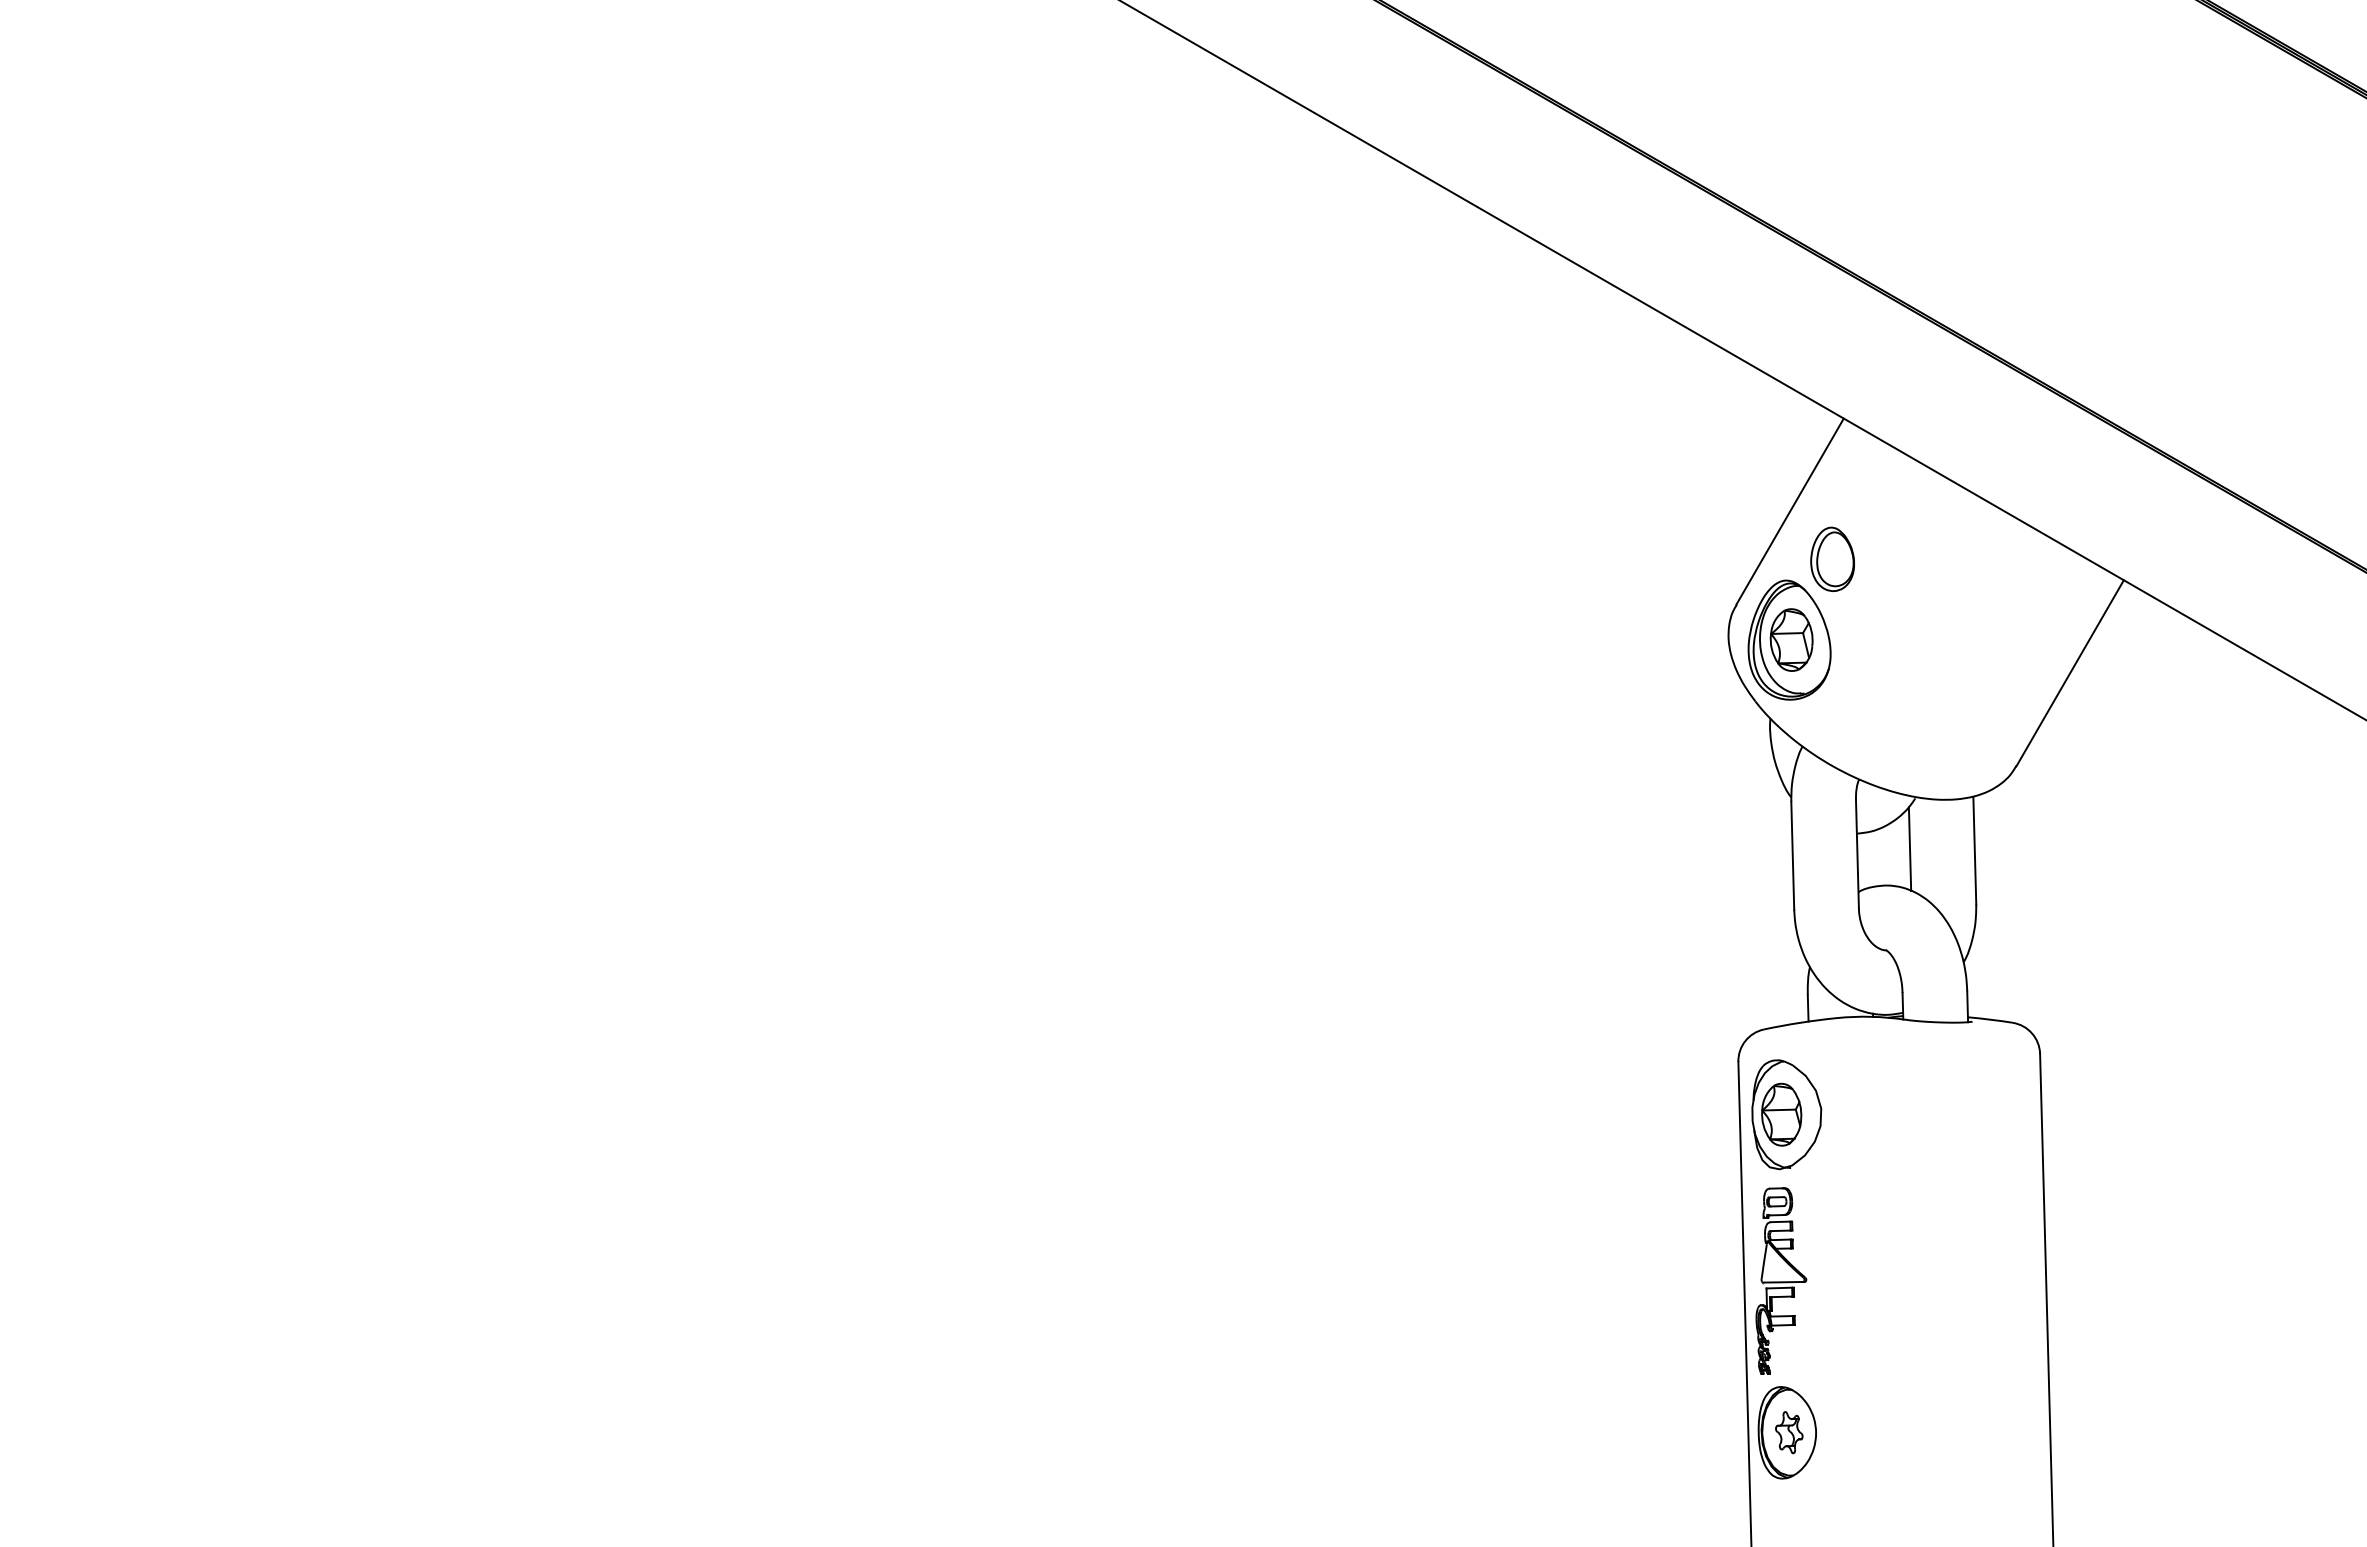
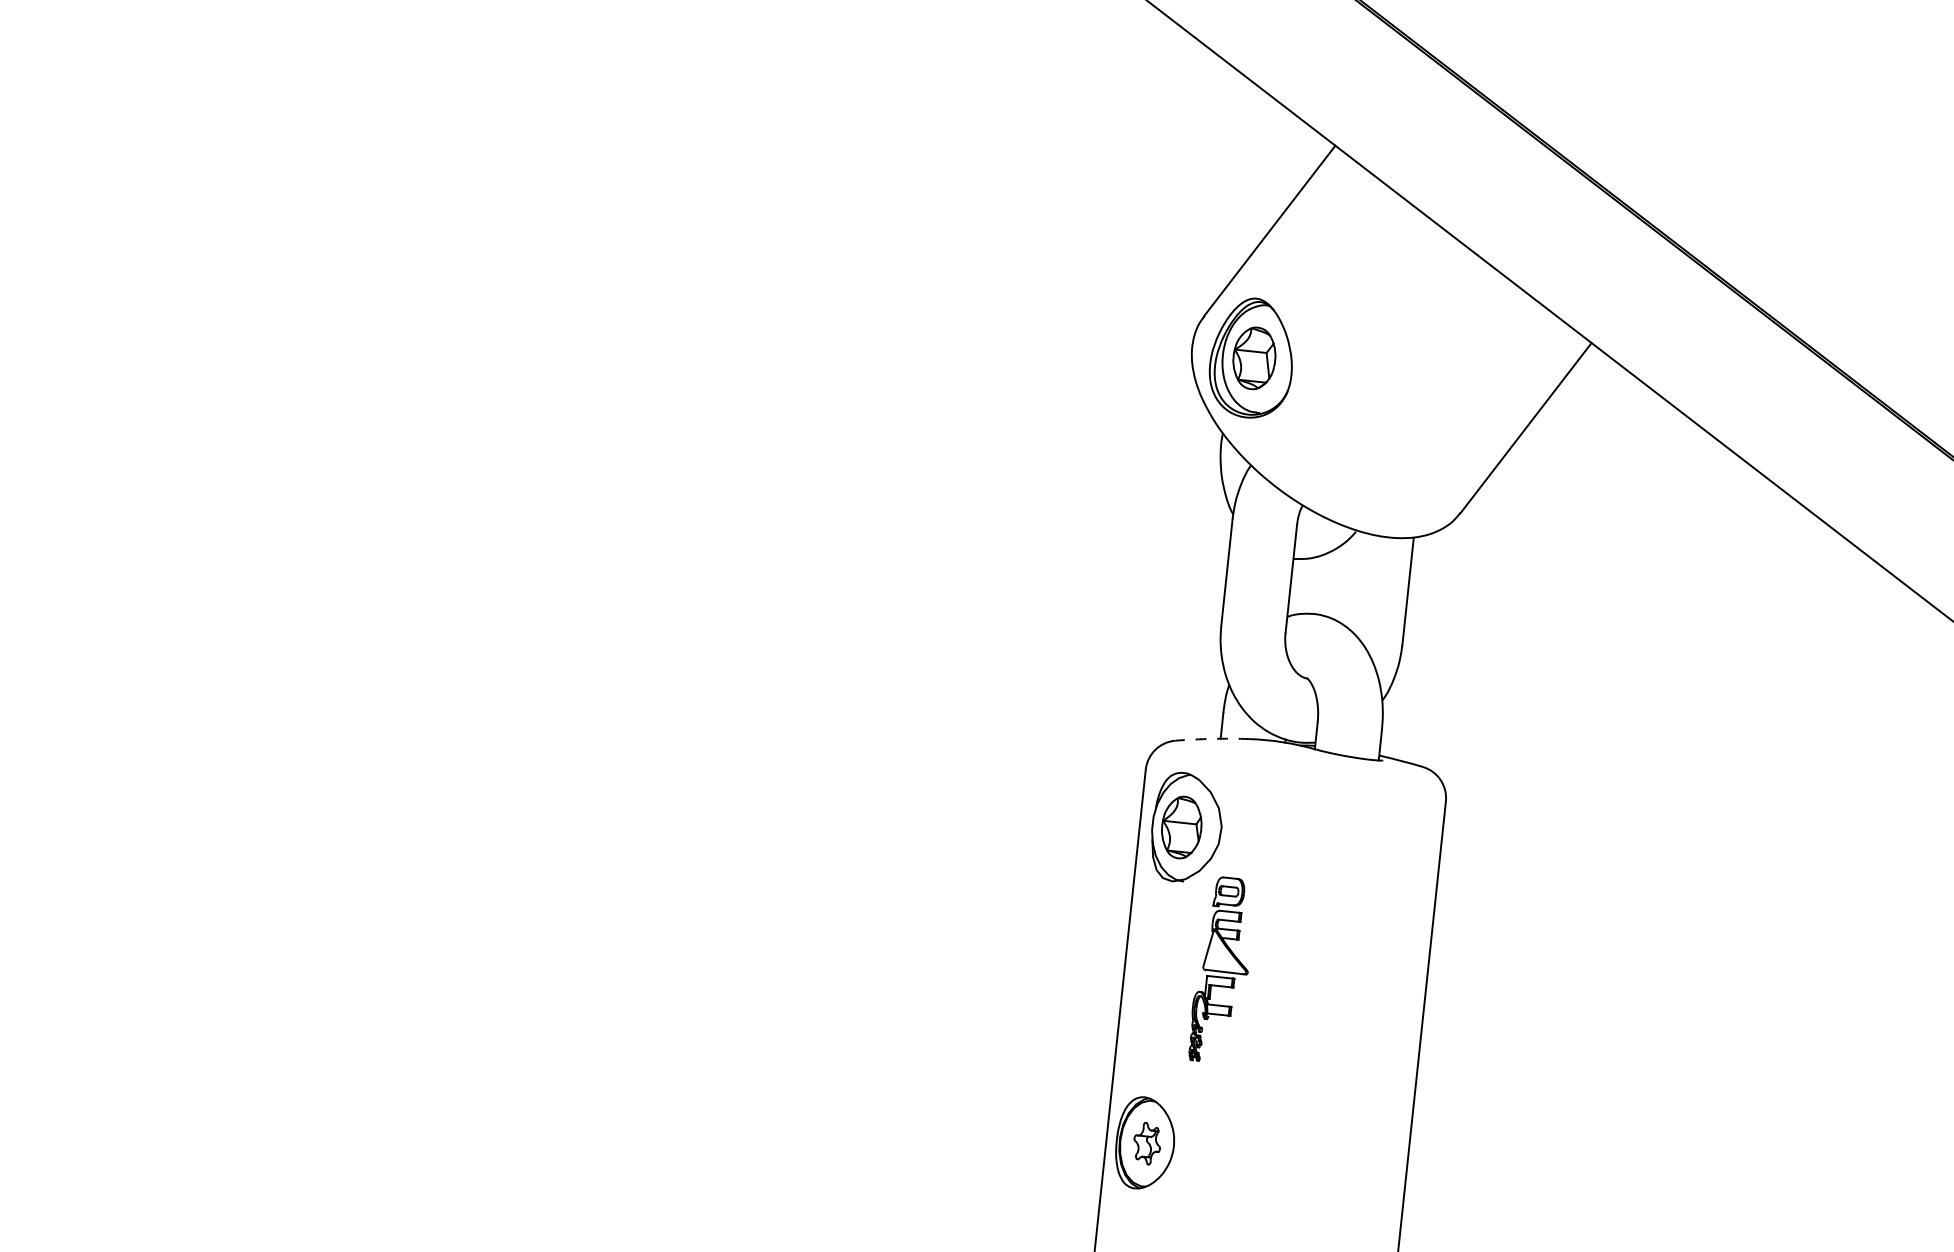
part: (1832, 558) -> (1305, 282), removed
line: (1909, 849) -> (1343, 581), removed
arc: (1800, 1022) -> (1212, 738), solid -> dashed
part: (1781, 1280) -> (1223, 970), moved

